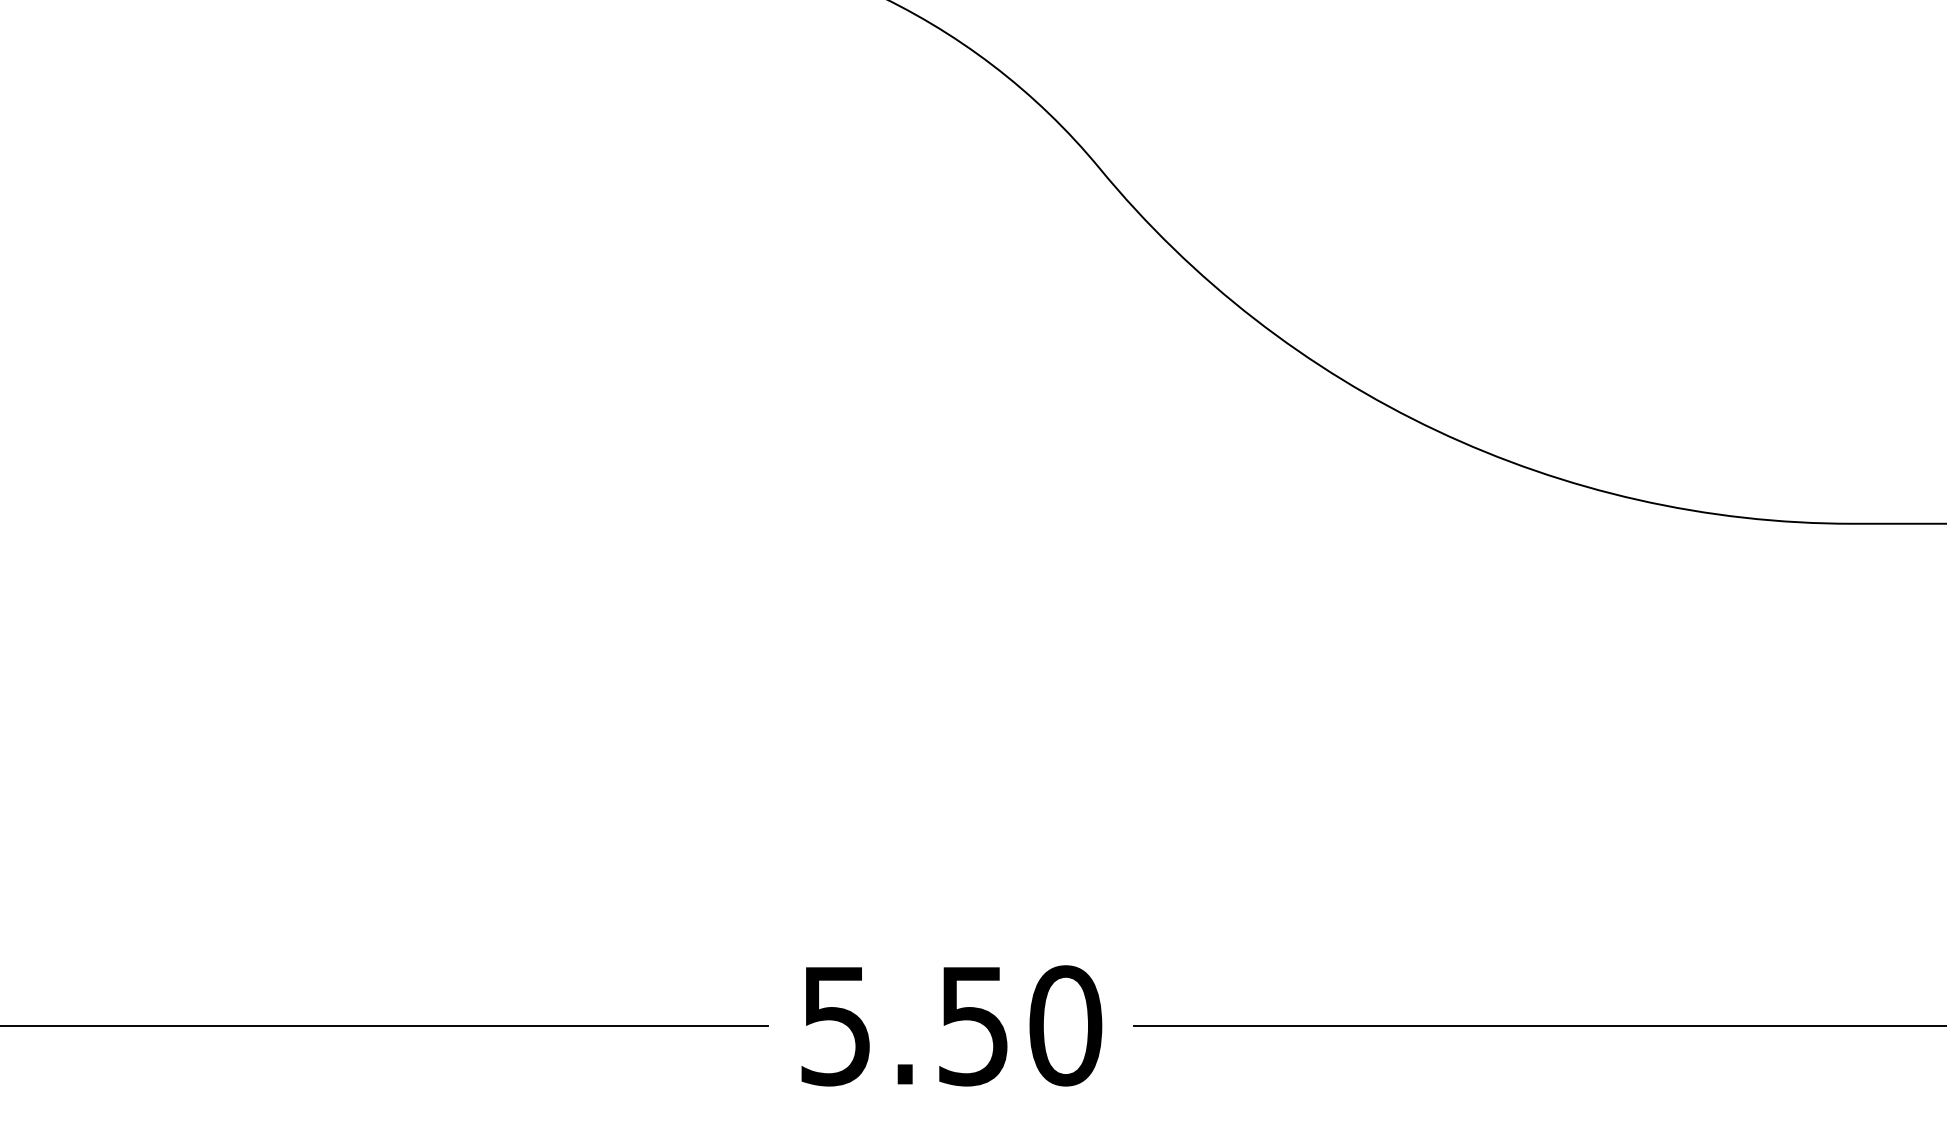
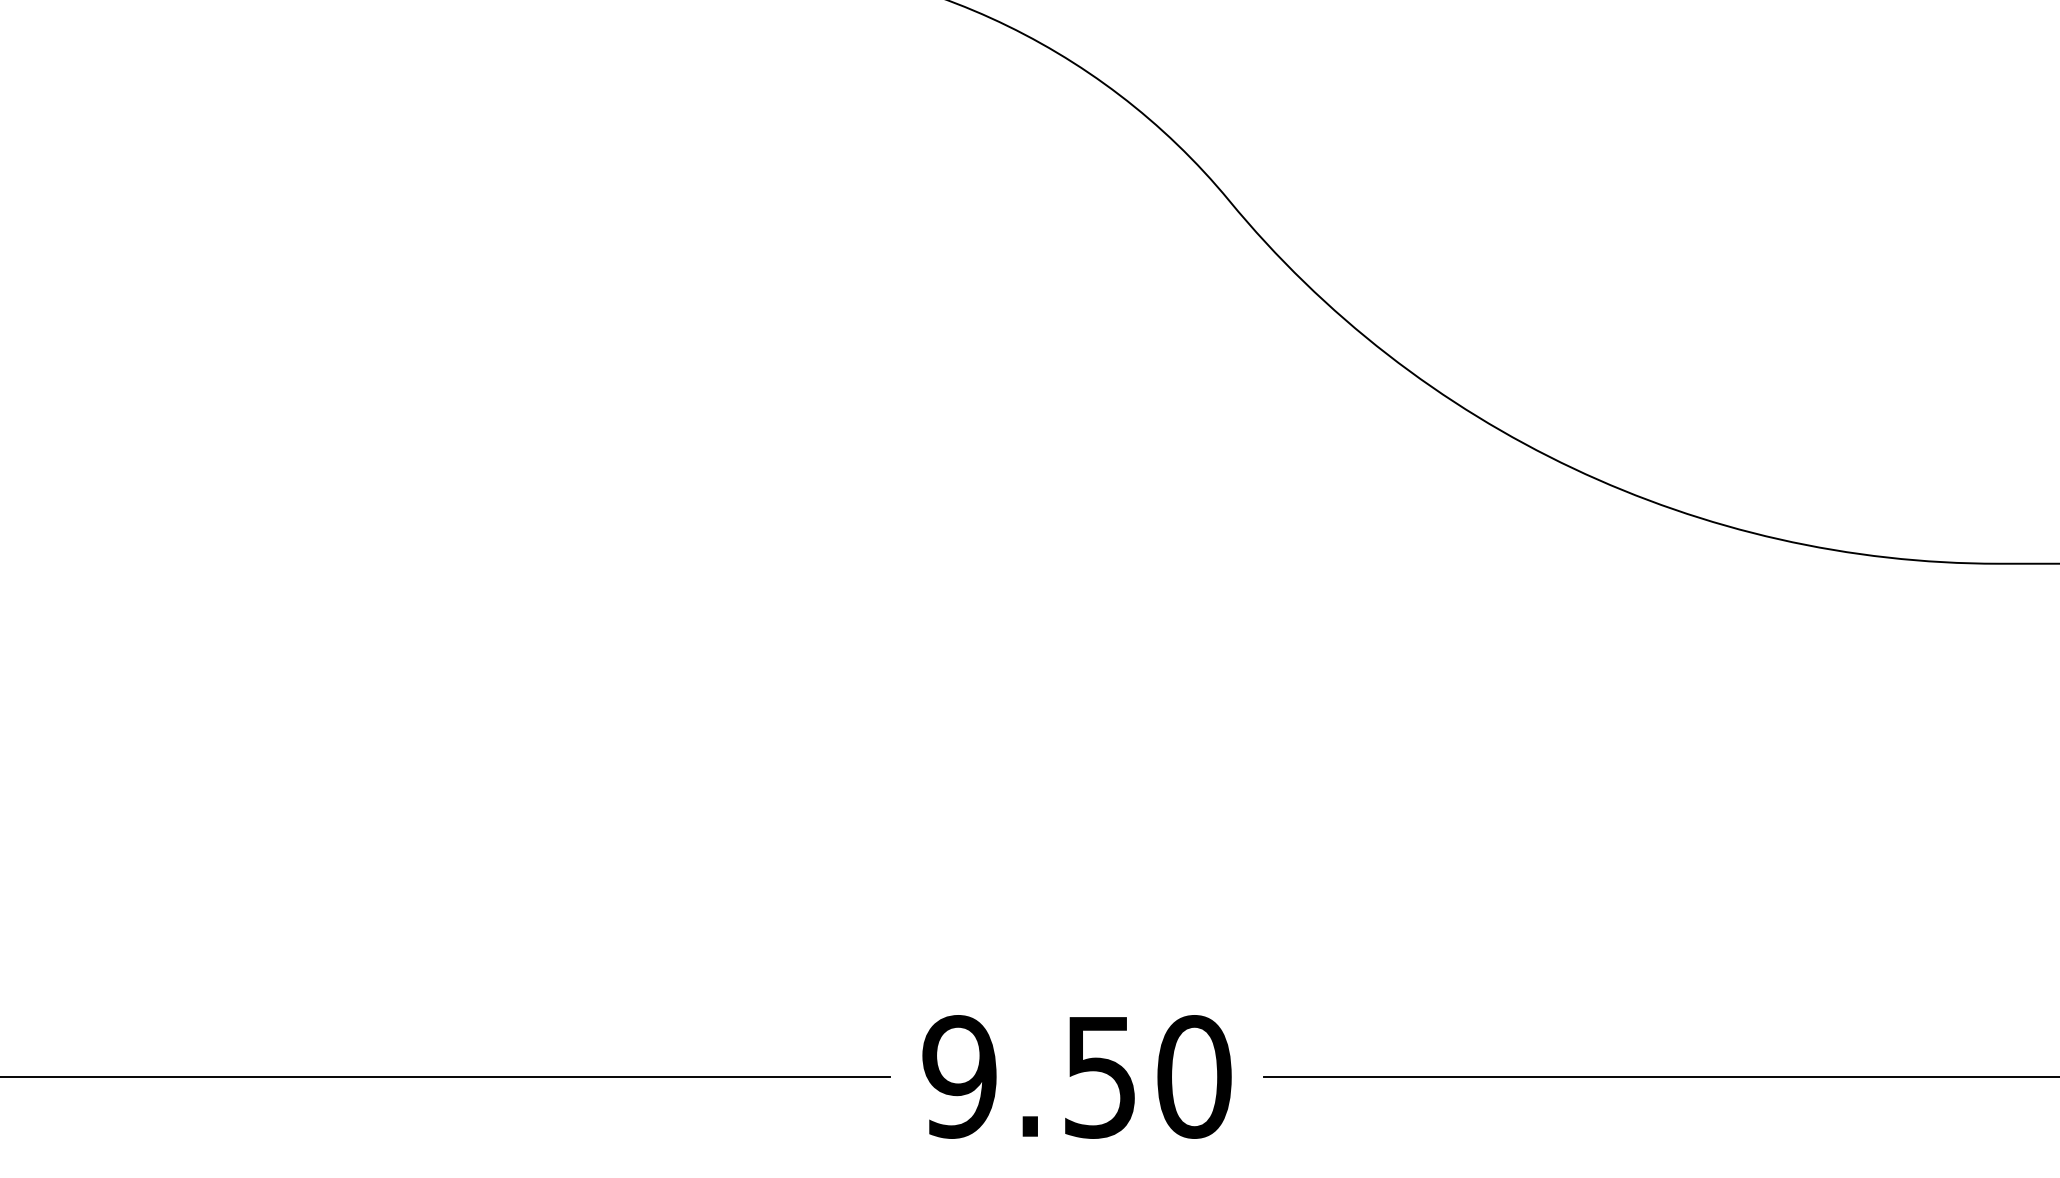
text: (835, 1025) -> (959, 1076), 5.50 -> 9.50

